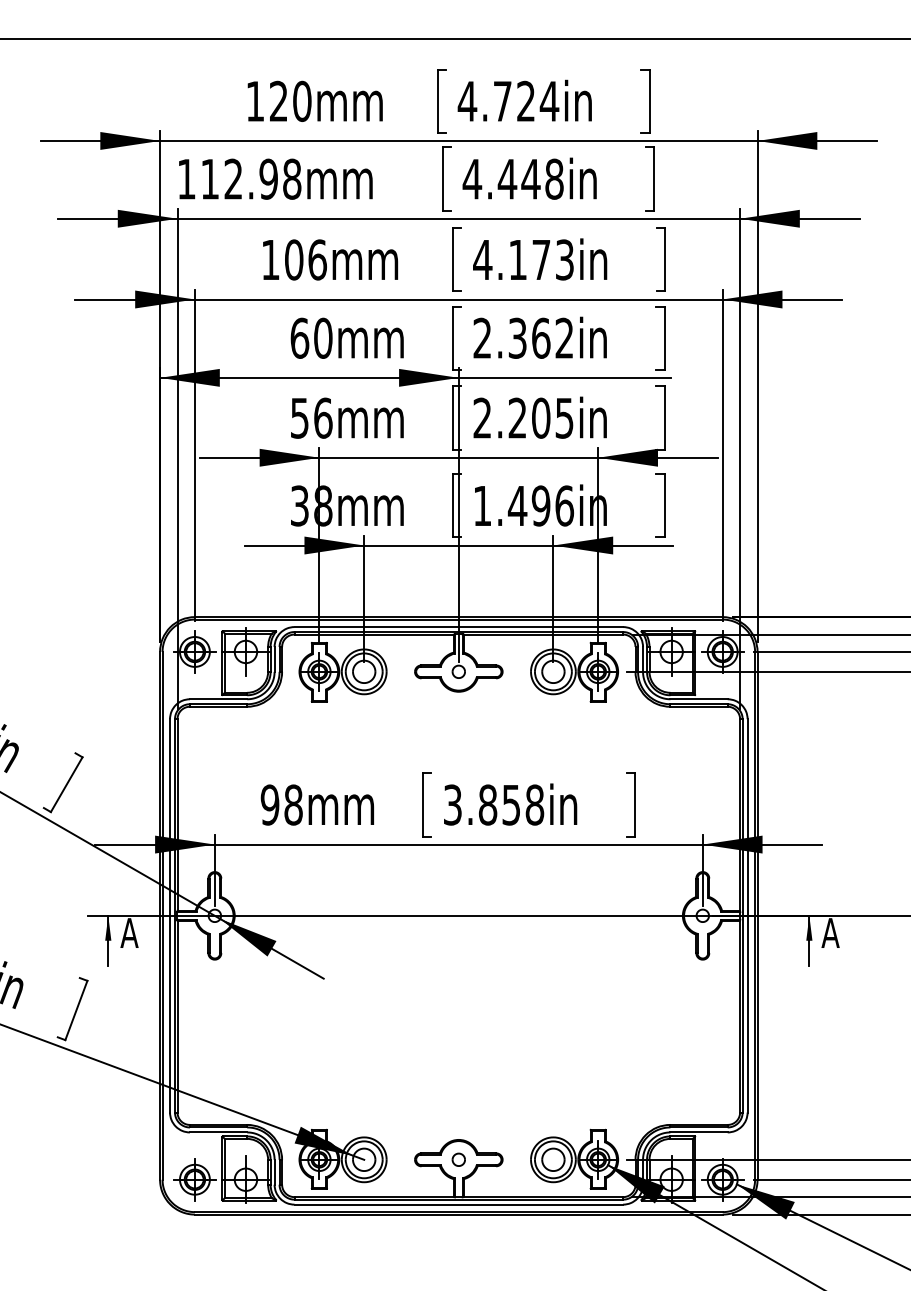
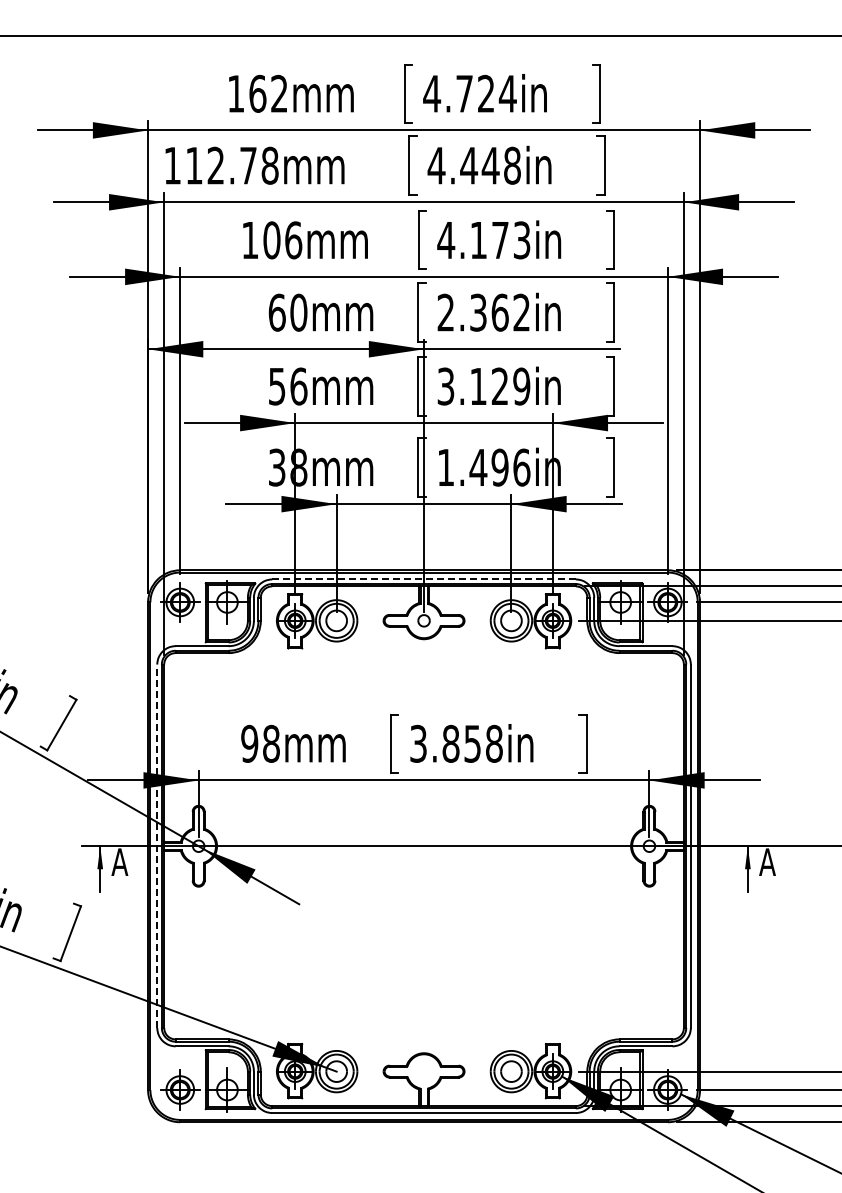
text: (290, 101) -> (268, 93), 120mm -> 162mm
text: (267, 178) -> (247, 165), 112.98mm -> 112.78mm
text: (523, 418) -> (483, 386), 2.205in -> 3.129in
line: (459, 627) -> (424, 579), solid -> dashed
line: (170, 916) -> (157, 846), solid -> dashed
part: (458, 1159) -> (423, 1071), removed

